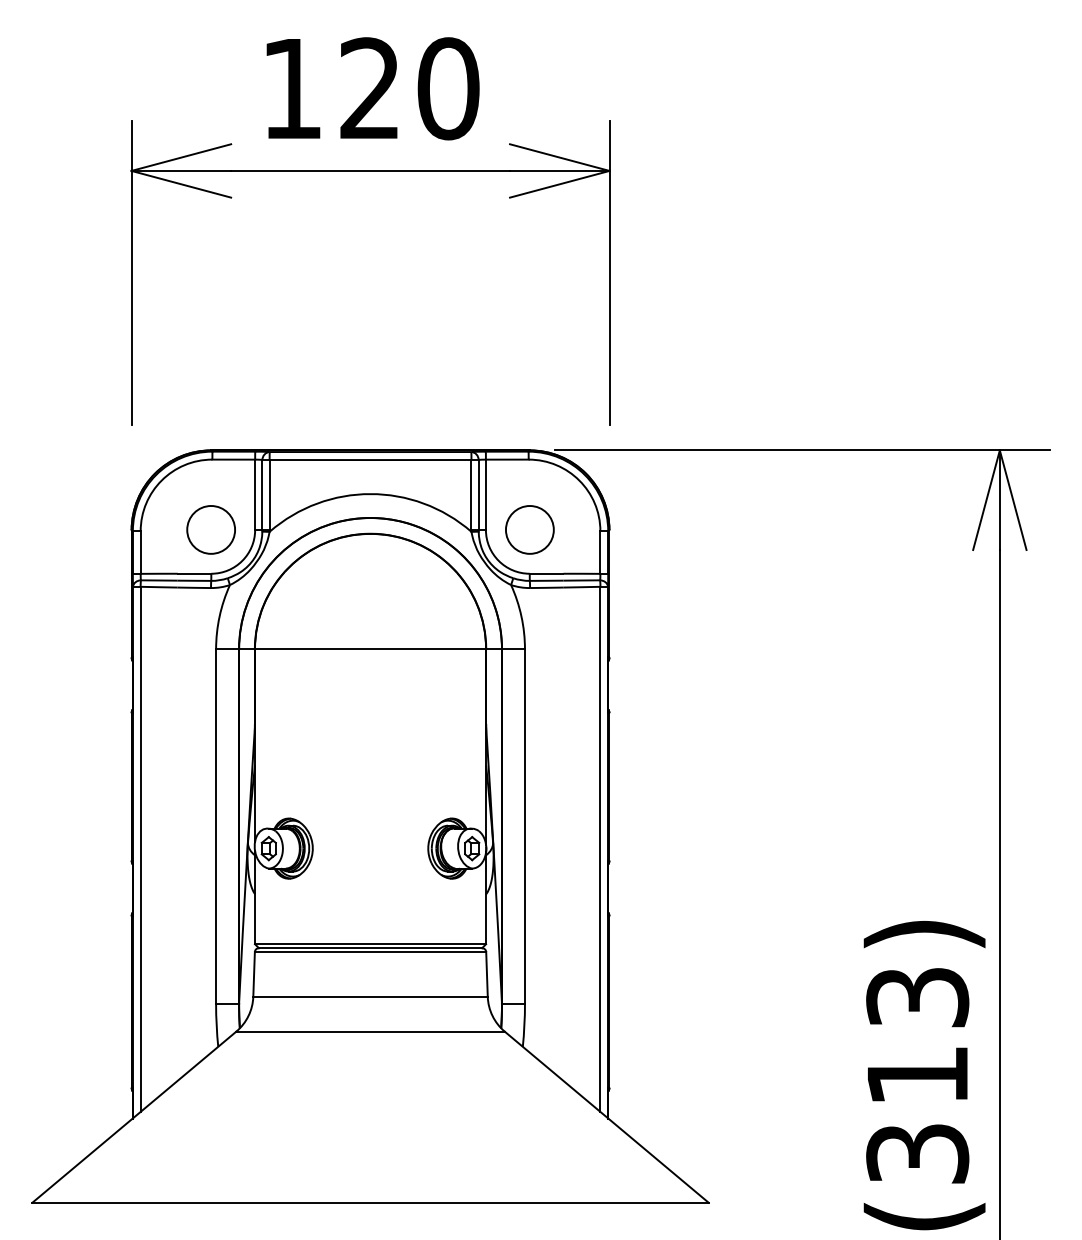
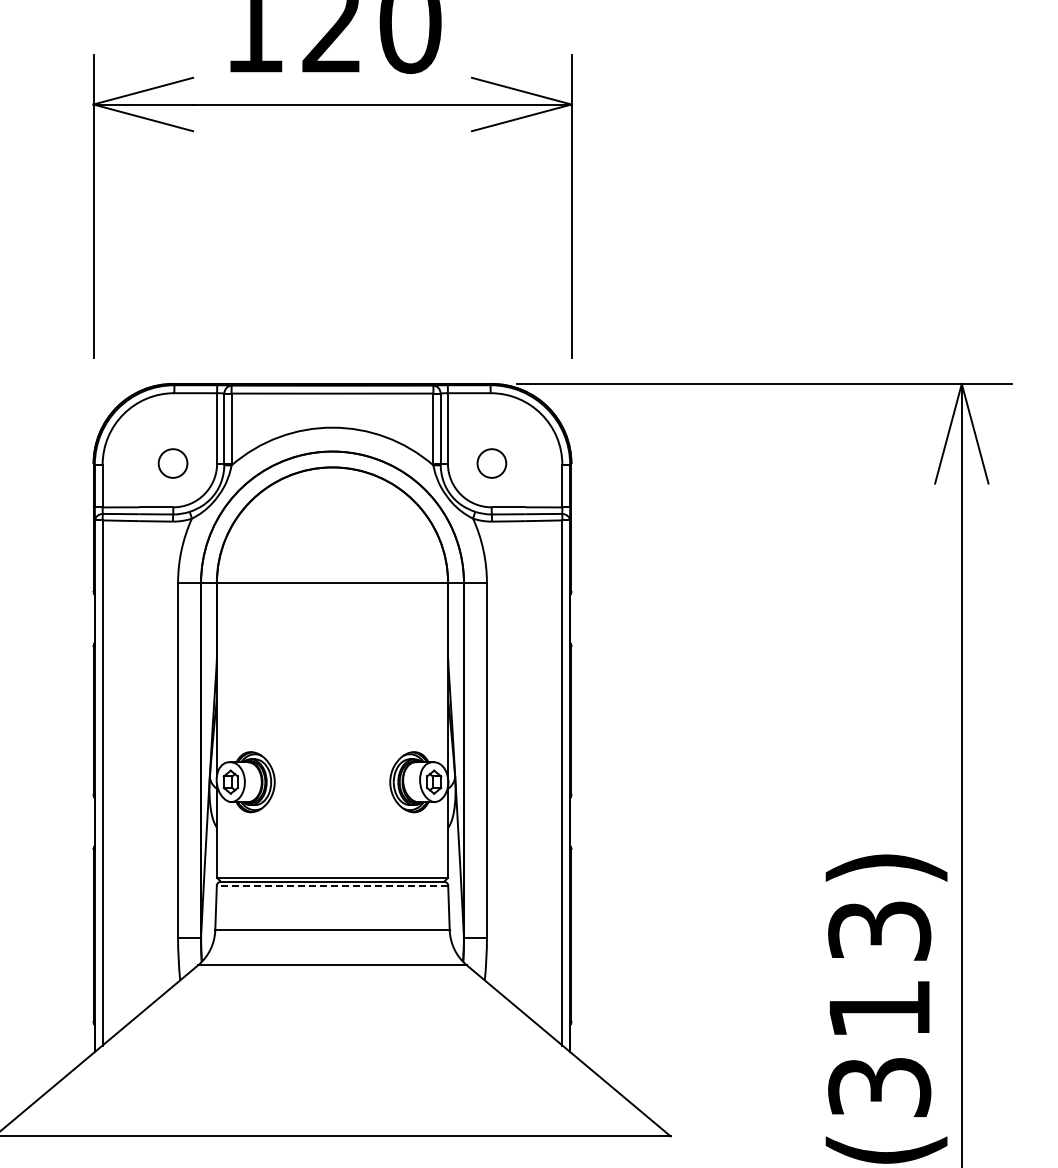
circle: (210, 529) -> (172, 463), size x0.6
circle: (529, 529) -> (491, 463), size x0.6
line: (370, 952) -> (332, 886), solid -> dashed

